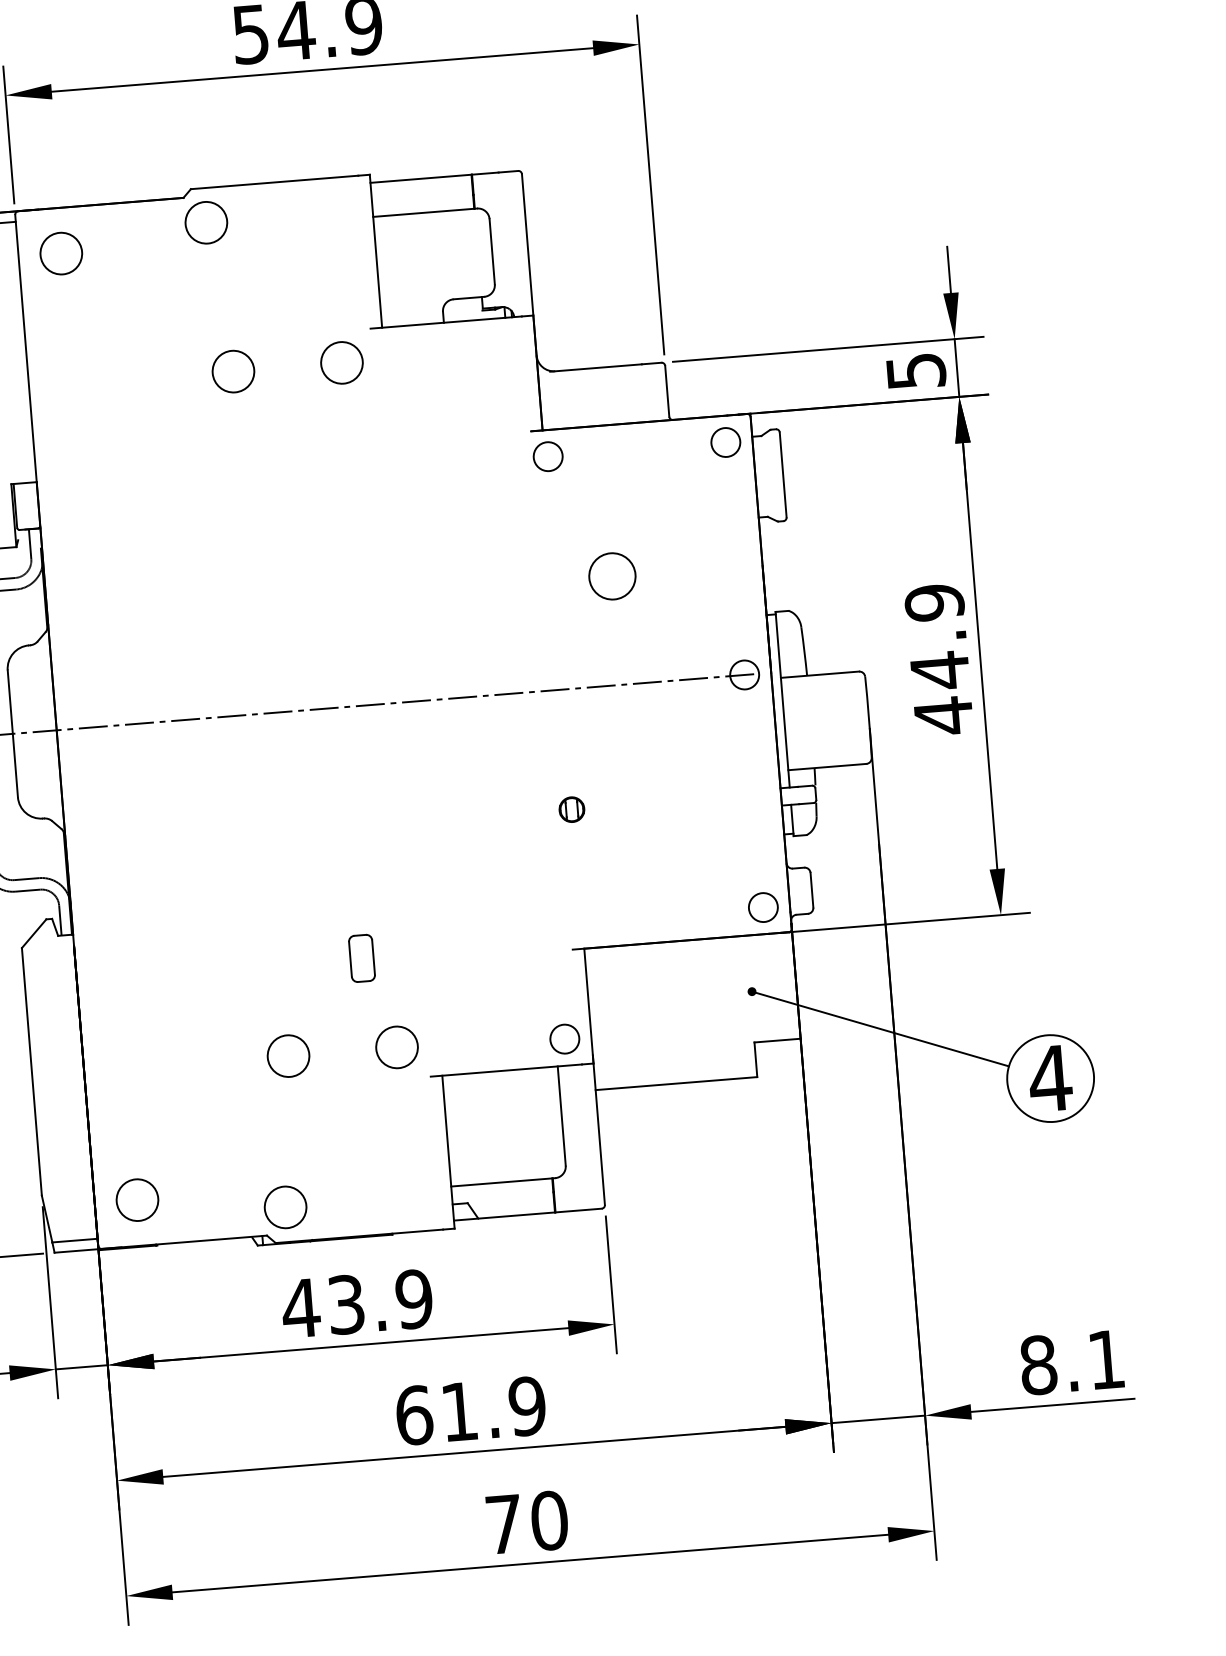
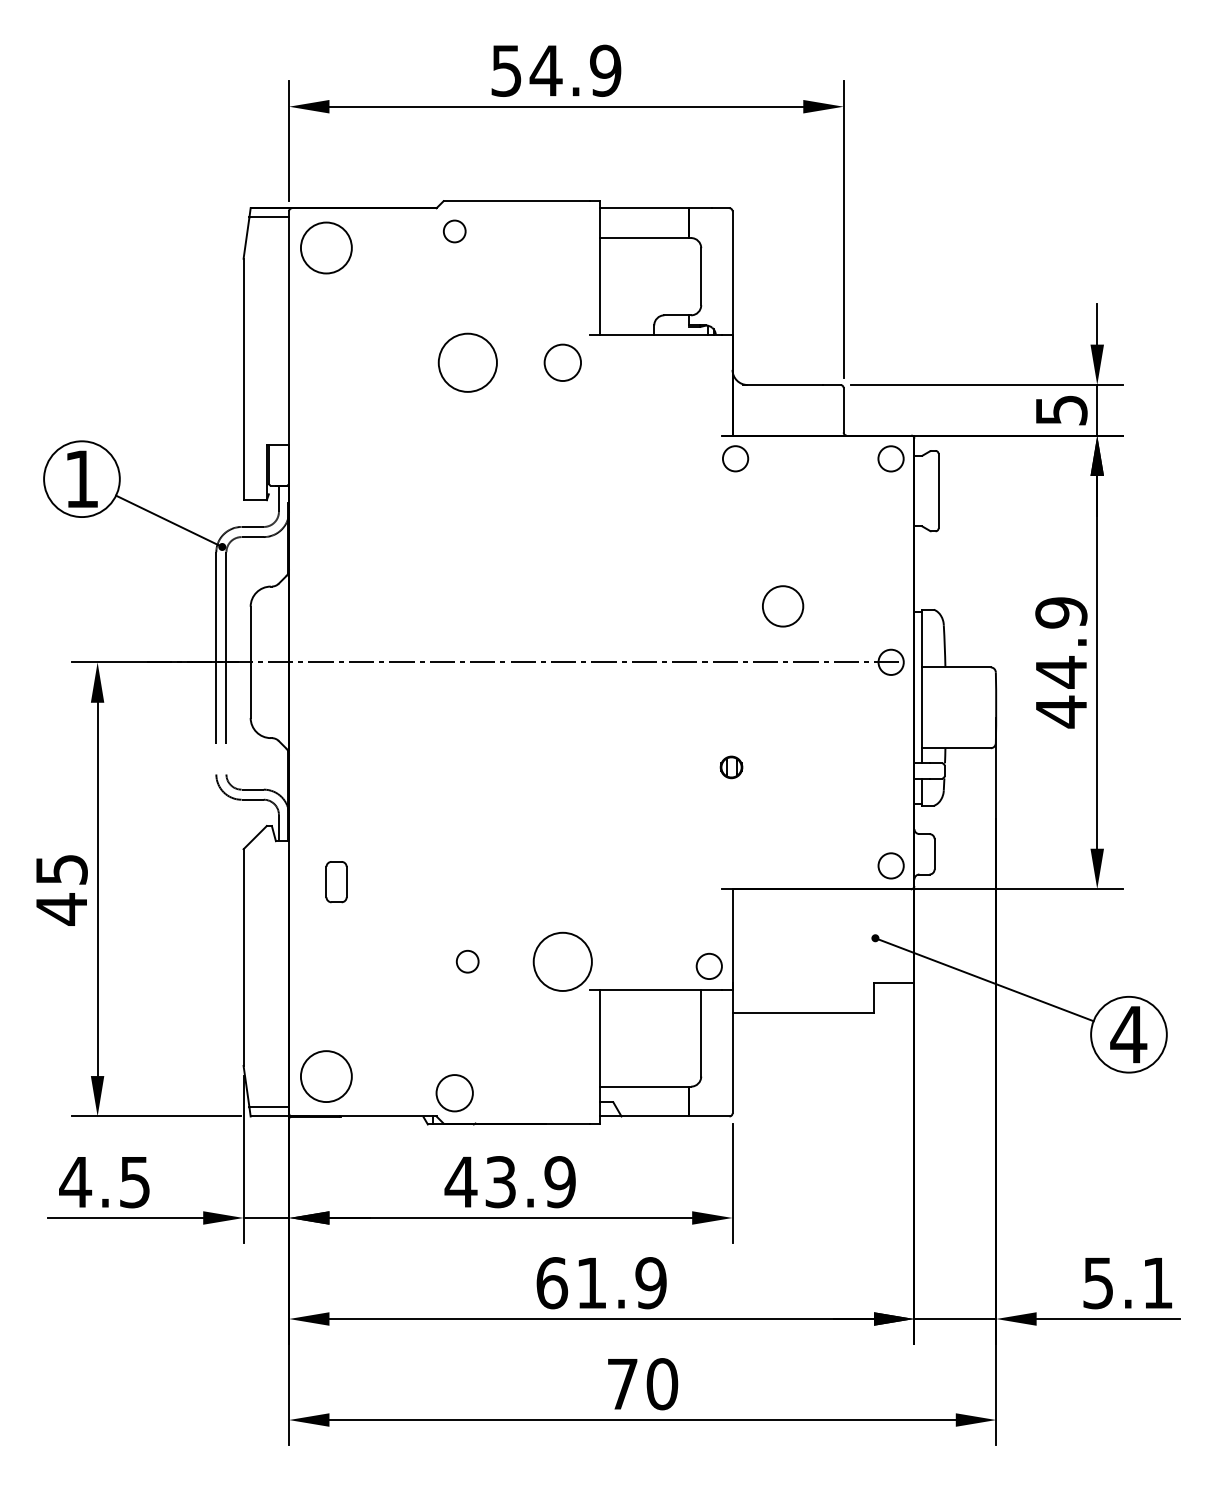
circle: (206, 222) -> (454, 231), size x0.6
circle: (61, 254) -> (326, 248), size x1.4
circle: (233, 371) -> (467, 362), size x1.6
circle: (612, 576) -> (783, 606), moved
part: (361, 958) -> (336, 882), moved
circle: (396, 1046) -> (562, 961), size x1.6
circle: (288, 1055) -> (467, 961), size x0.6
circle: (137, 1200) -> (326, 1076), size x1.4
text: (1038, 1365) -> (1098, 1283), 8.1 -> 5.1

